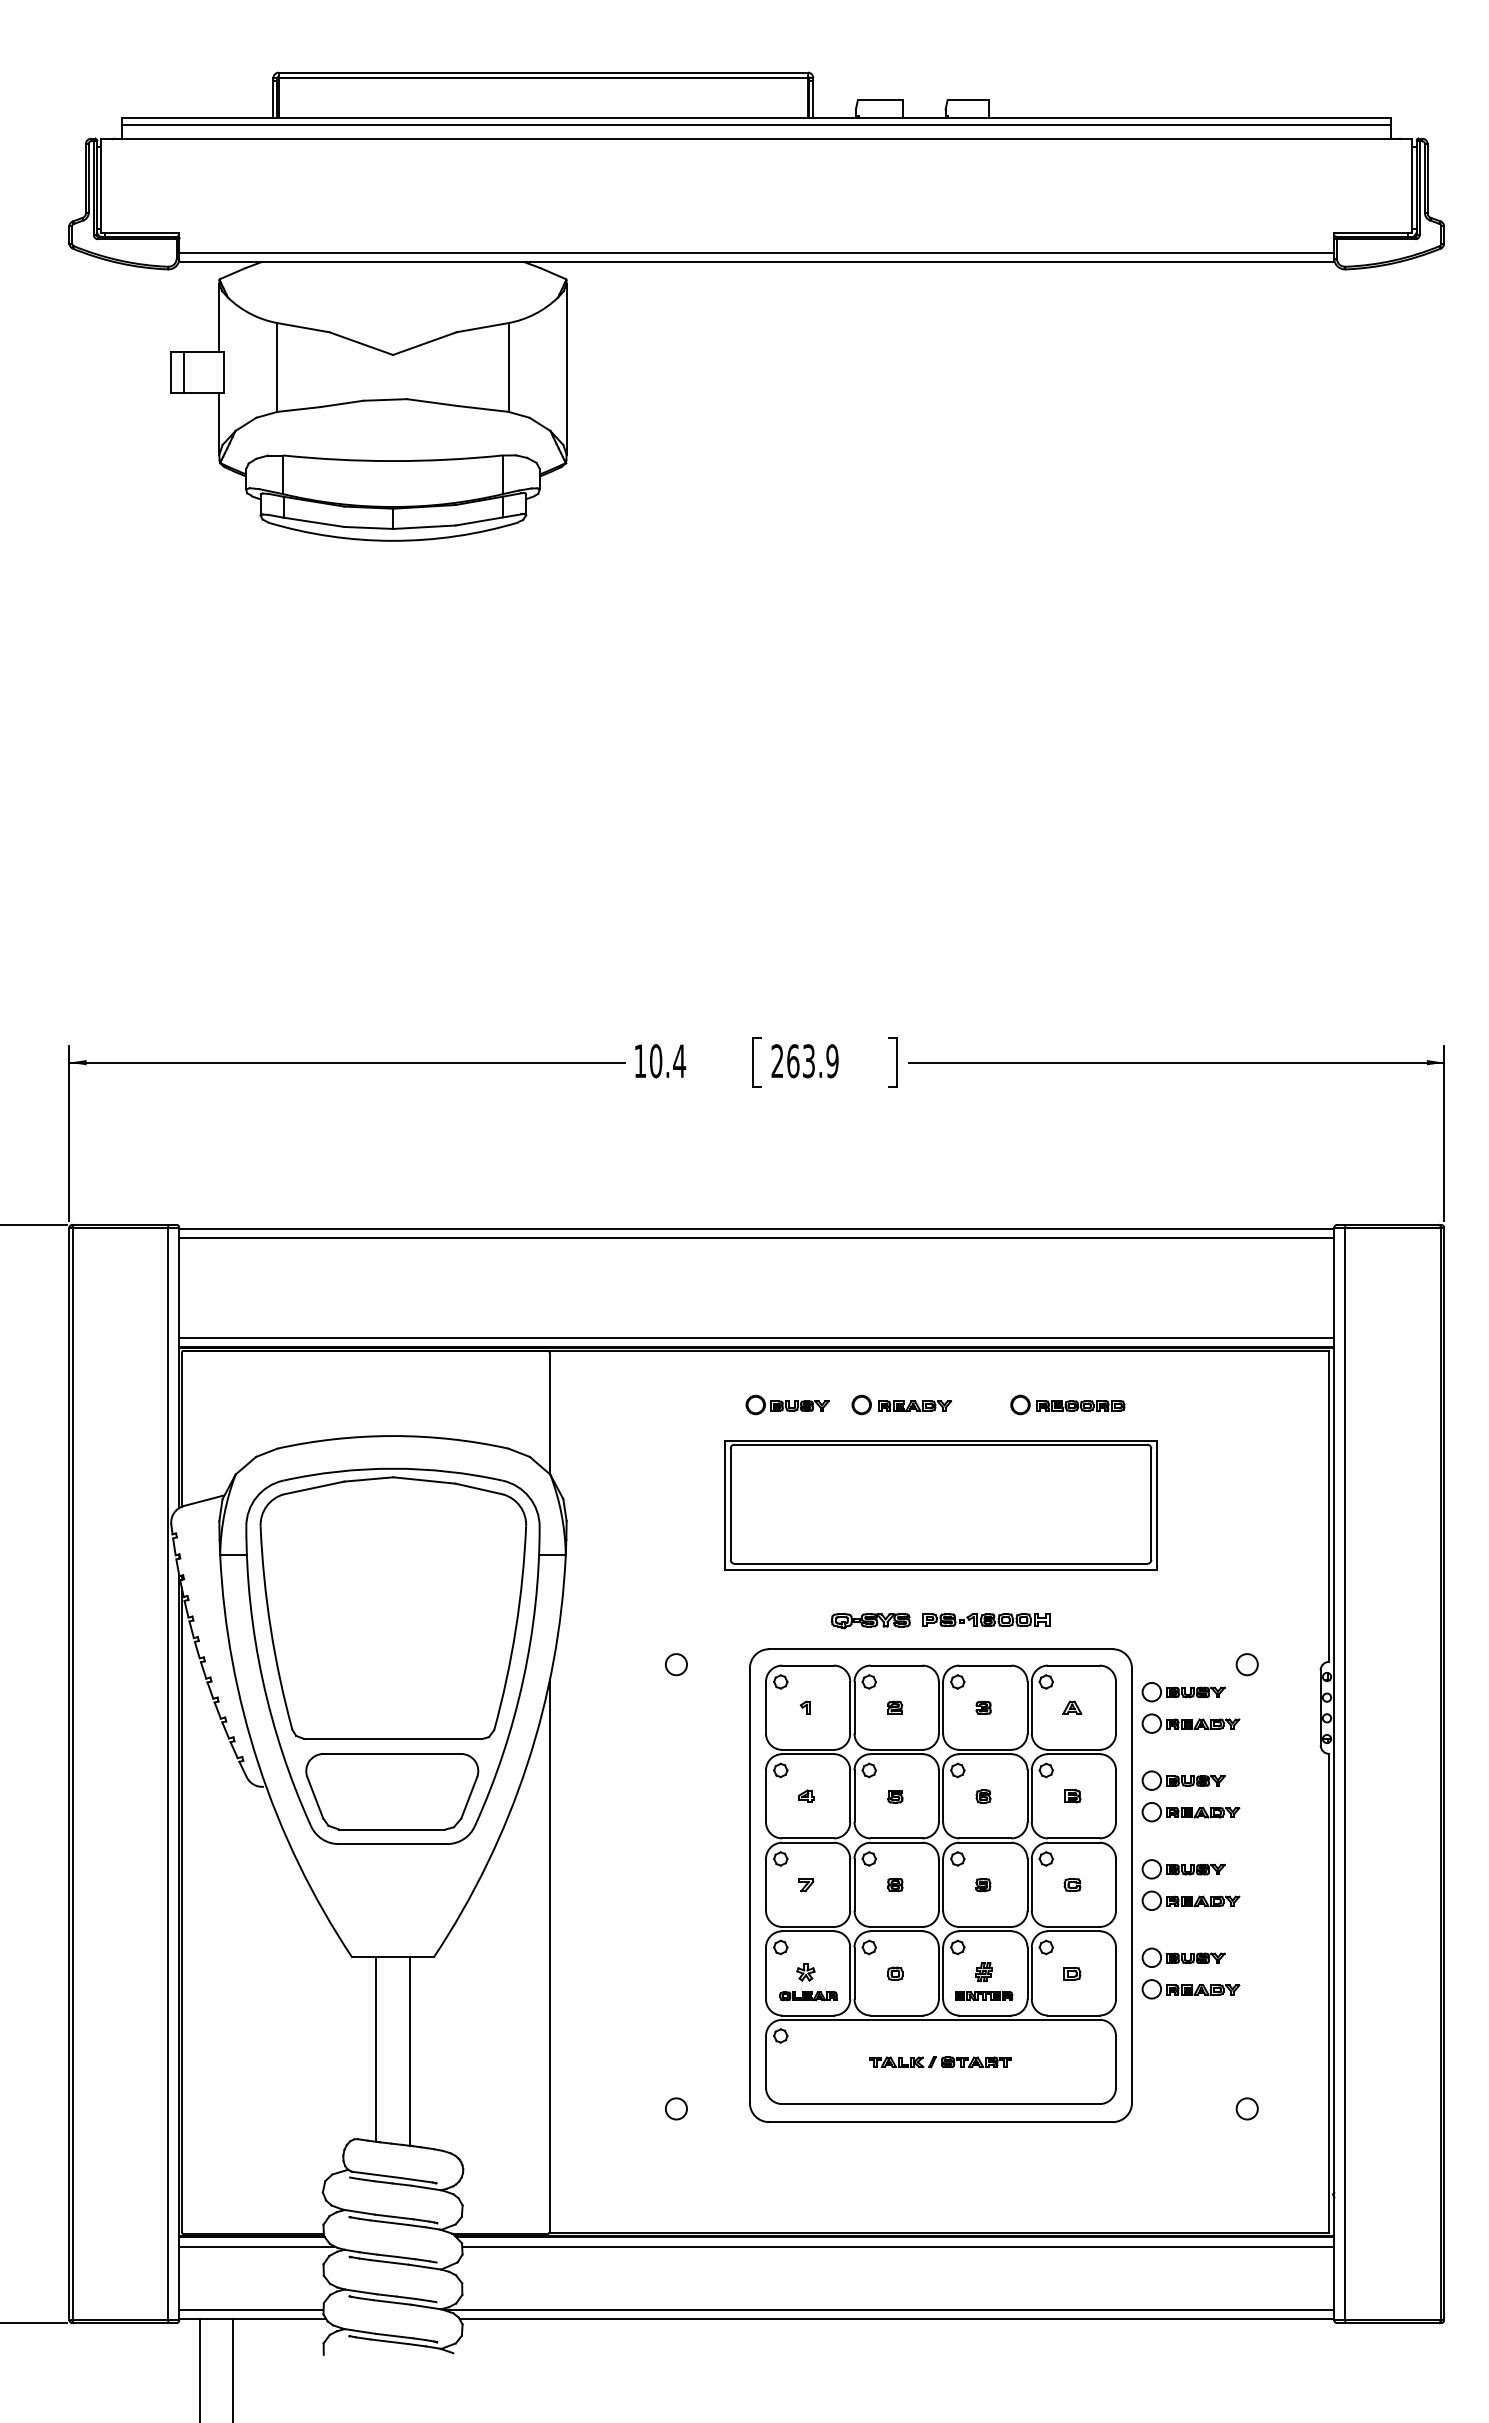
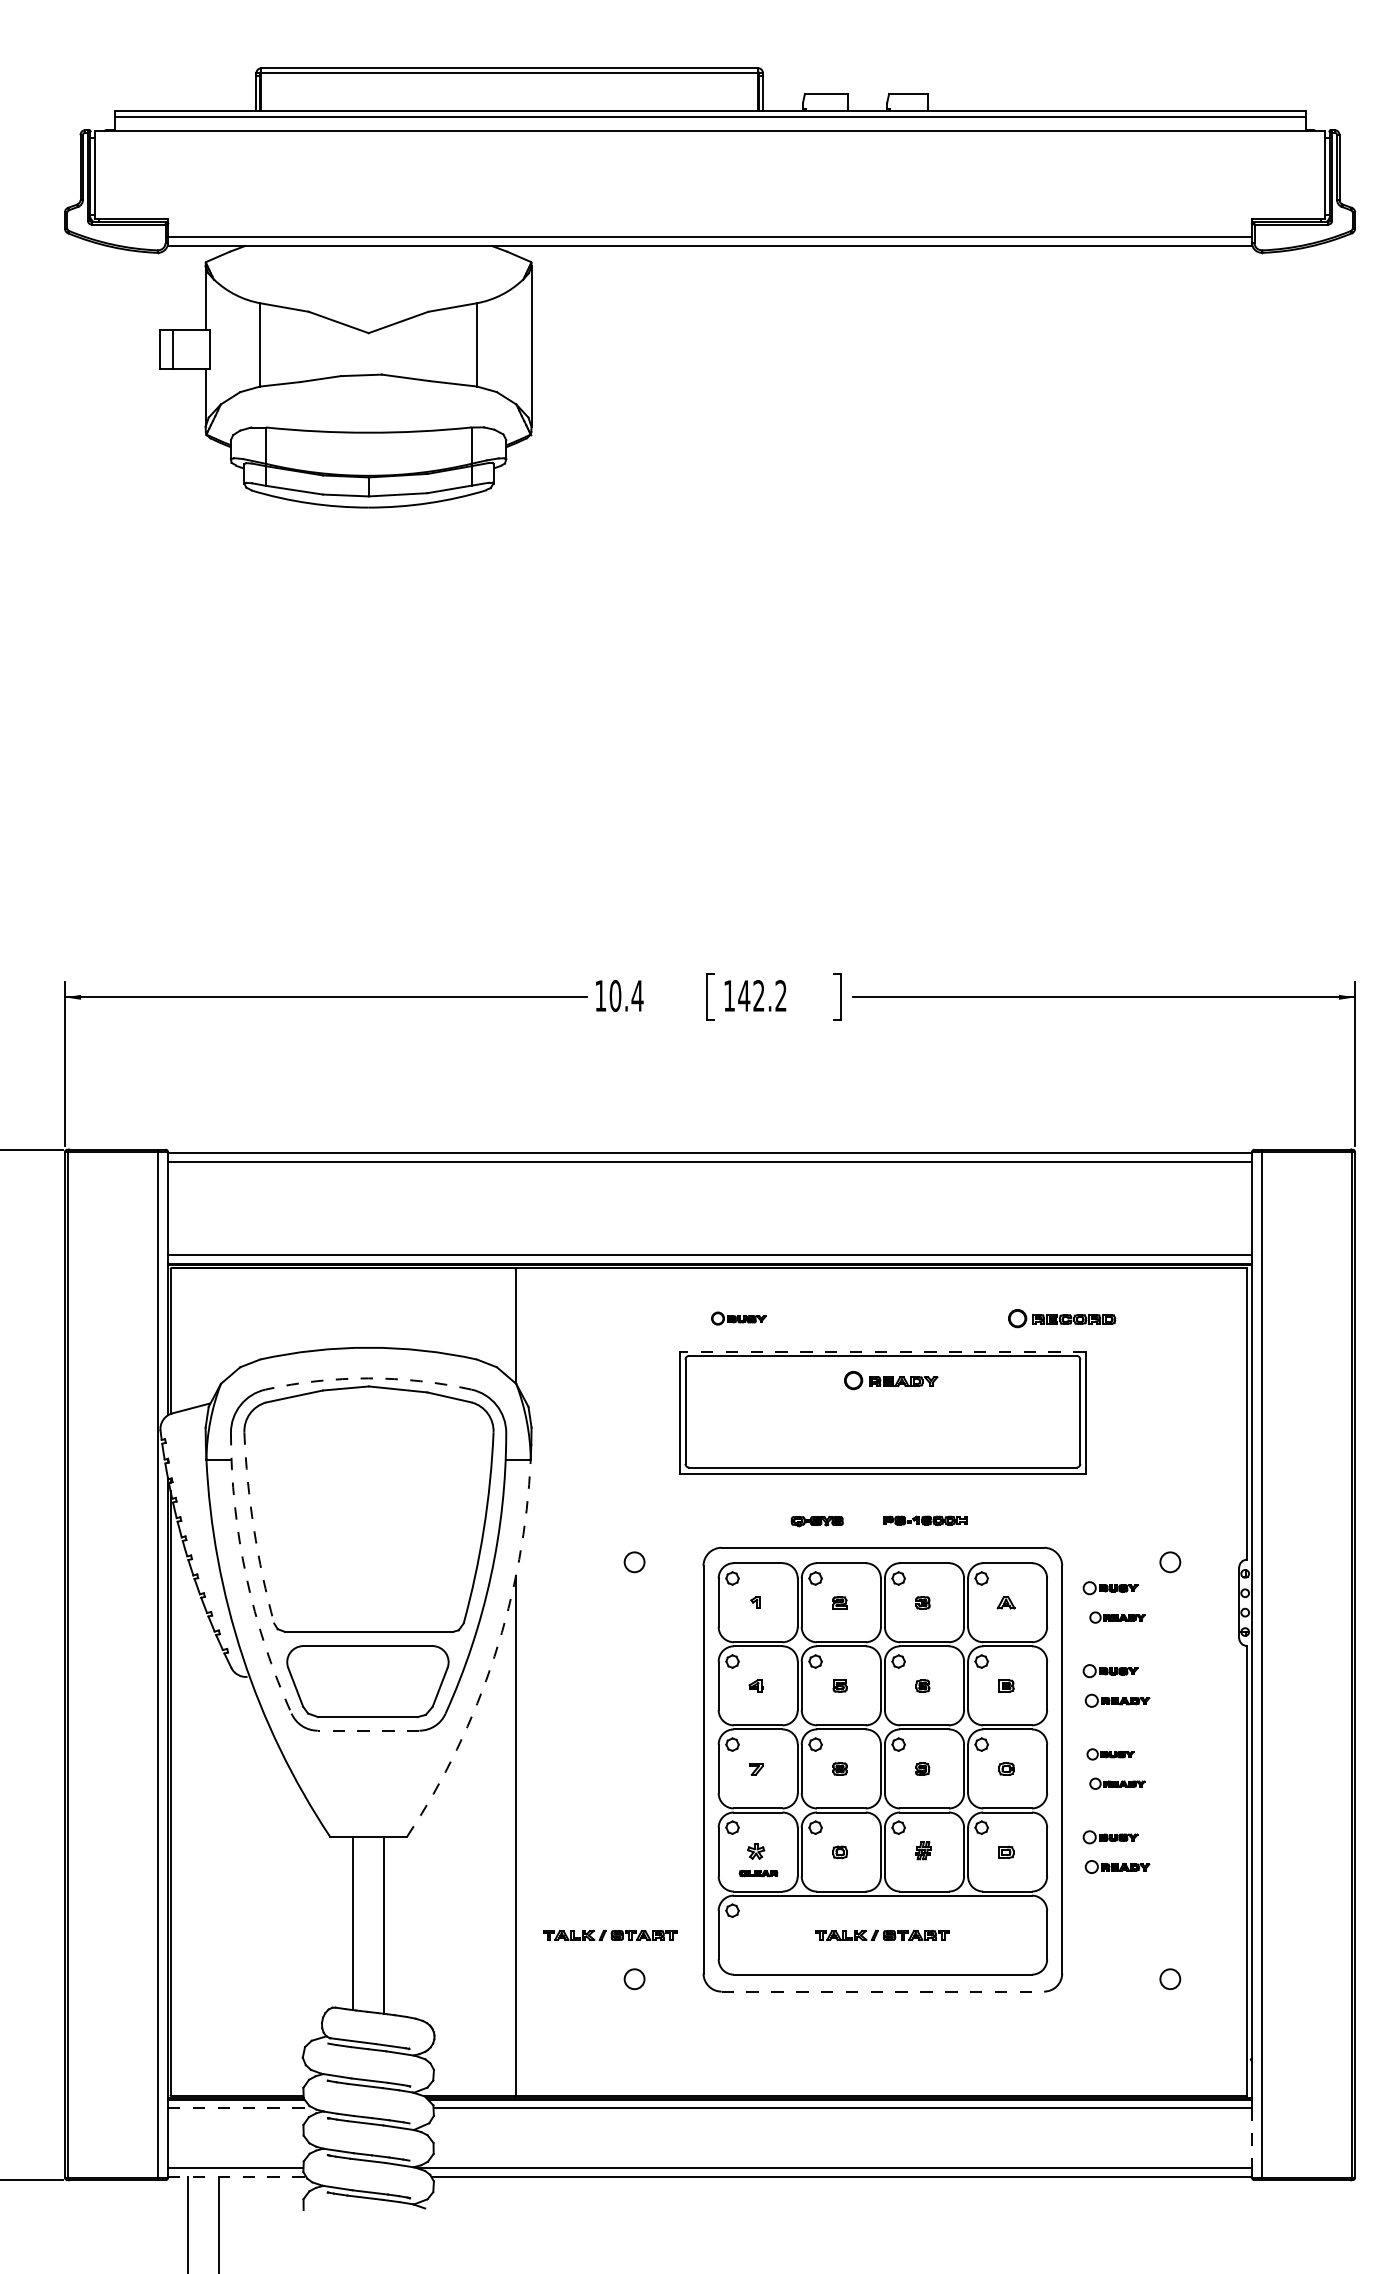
text: (804, 1061) -> (754, 996), 263.9 -> 142.2
part: (787, 1404) -> (738, 1318), size x0.7
part: (901, 1404) -> (890, 1380), moved
part: (1067, 1404) -> (1061, 1318), moved
line: (940, 1440) -> (882, 1351), solid -> dashed
arc: (392, 1468) -> (368, 1378), solid -> dashed
part: (986, 1620) -> (925, 1520), size x0.7
part: (870, 1621) -> (816, 1521), size x0.7
arc: (270, 1629) -> (253, 1529), solid -> dashed
arc: (262, 1679) -> (246, 1576), solid -> dashed
part: (1183, 1692) -> (1110, 1588), size x0.7
part: (1190, 1723) -> (1117, 1617), size x0.6
arc: (527, 1765) -> (494, 1656), solid -> dashed
part: (1183, 1780) -> (1110, 1671), size x0.7
part: (1190, 1812) -> (1117, 1701), size x0.7
line: (392, 1844) -> (368, 1731), solid -> dashed
part: (1183, 1869) -> (1110, 1754), size x0.6
part: (1190, 1900) -> (1117, 1783), size x0.6
part: (1183, 1957) -> (1110, 1837), size x0.7
part: (1190, 1989) -> (1117, 1867), size x0.7
part: (808, 1996) -> (758, 1873), size x0.7
part: (984, 1996) -> (923, 1873), removed
part: (650, 2062) -> (610, 1935), added
line: (940, 2122) -> (882, 1991), solid -> dashed
line: (256, 2246) -> (240, 2108), solid -> dashed
line: (1334, 2278) -> (1252, 2138), solid -> dashed
line: (253, 2319) -> (237, 2176), solid -> dashed

